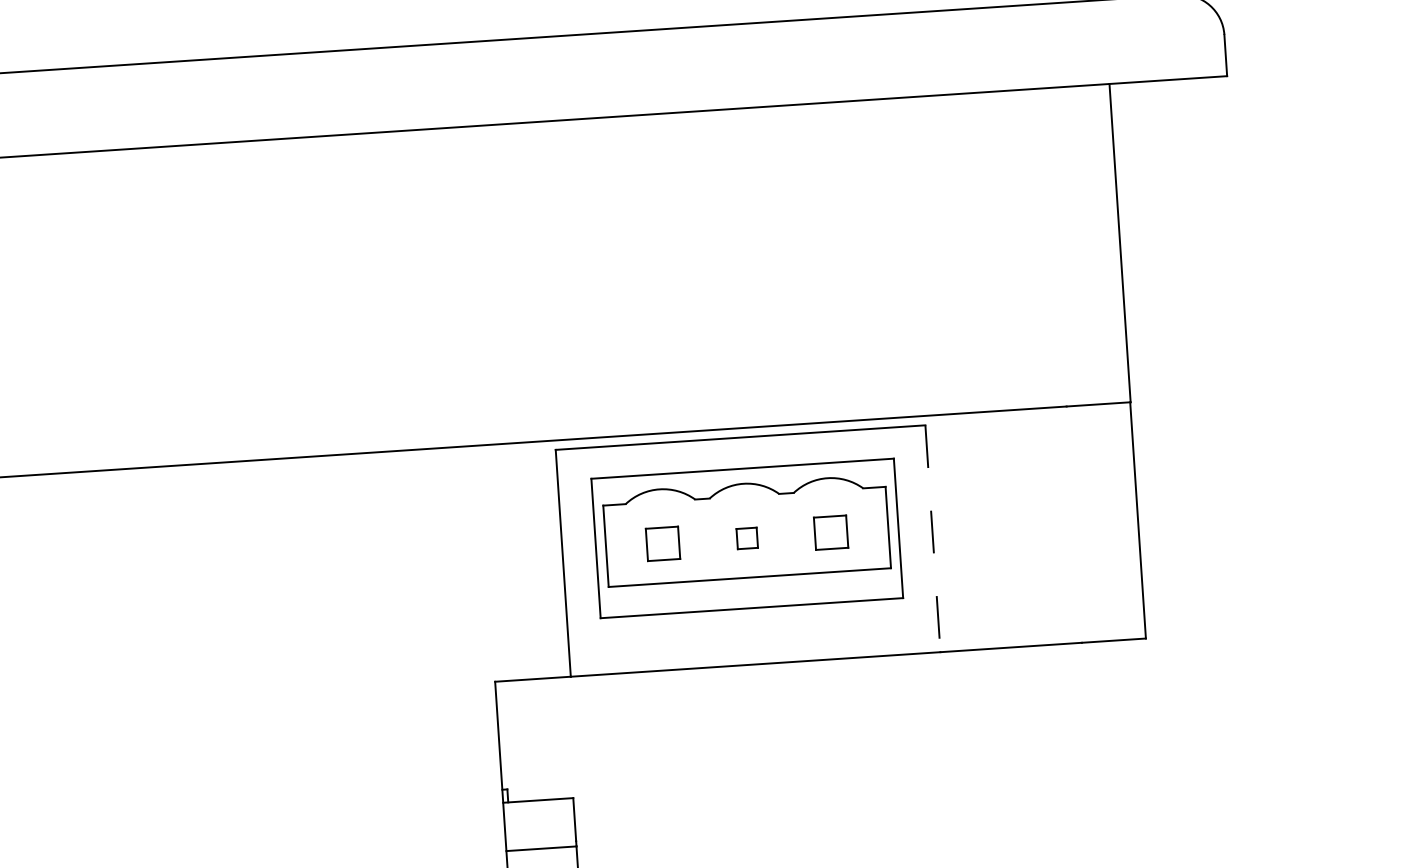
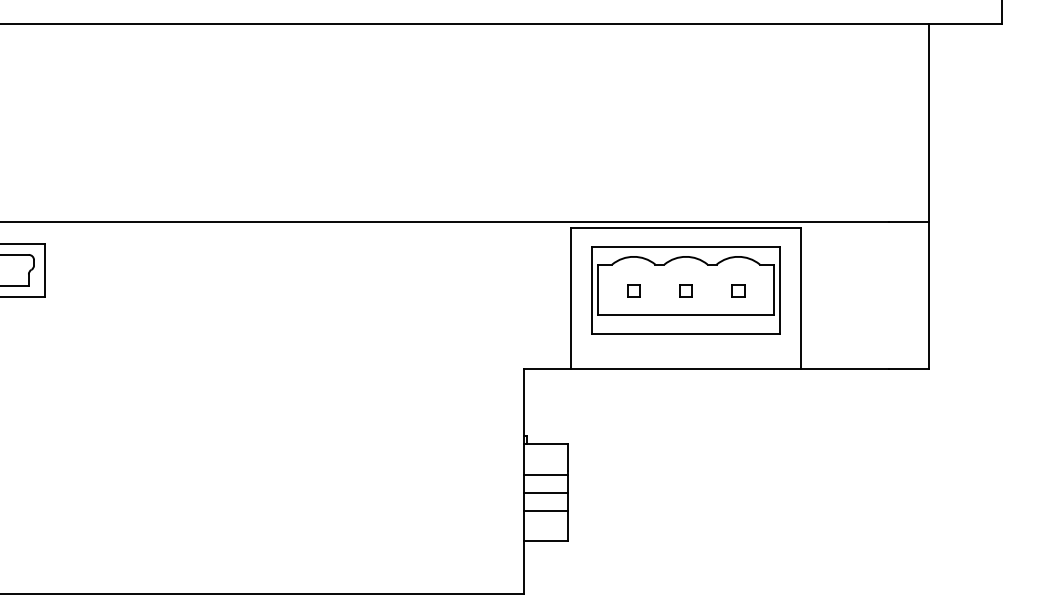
part: (831, 532) -> (738, 290), size x0.62
line: (933, 538) -> (801, 298), dashed -> solid
part: (662, 543) -> (633, 290), size x0.62

